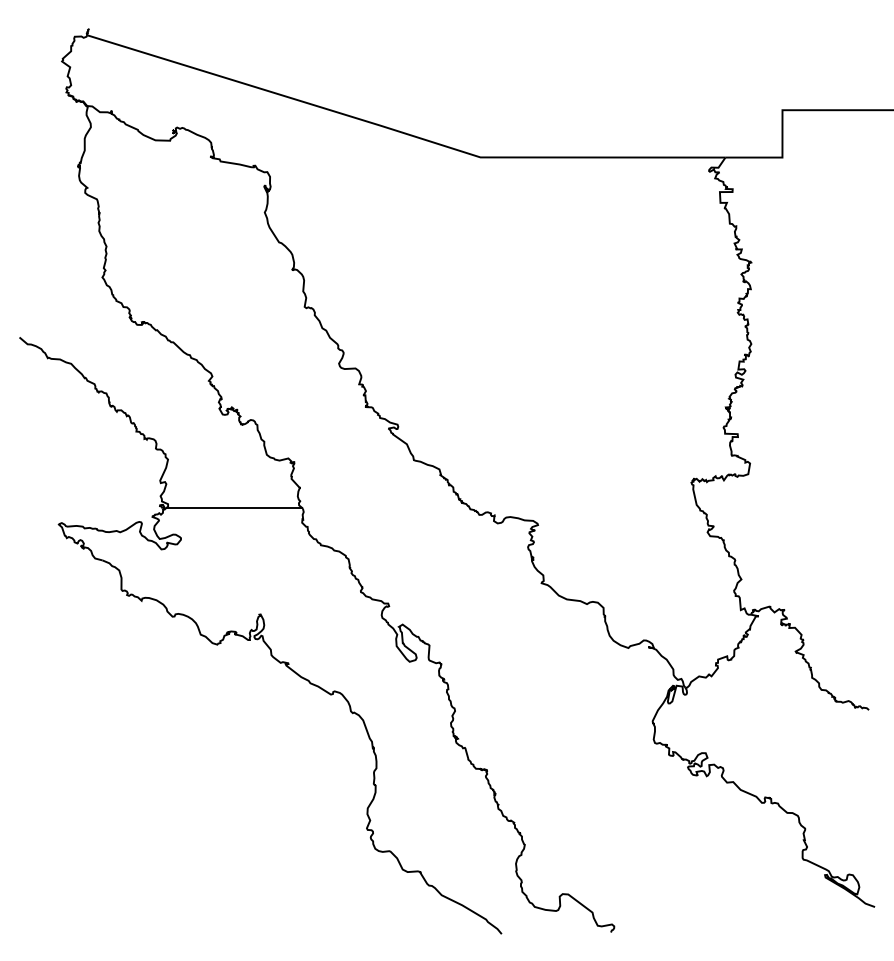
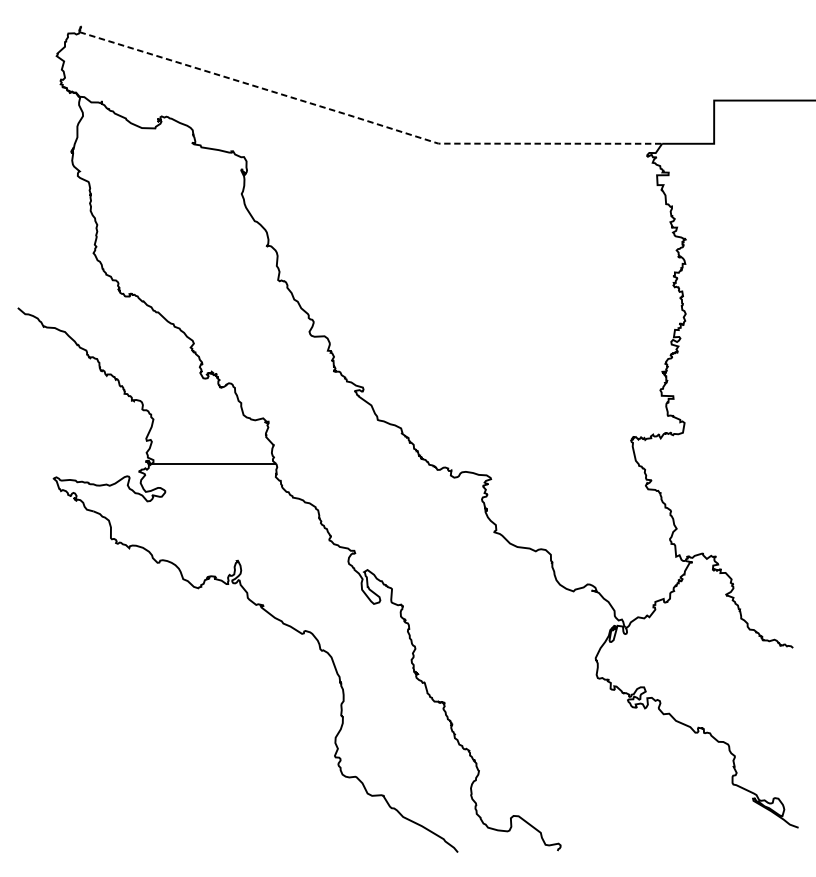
line: (401, 132) -> (366, 120), solid -> dashed

